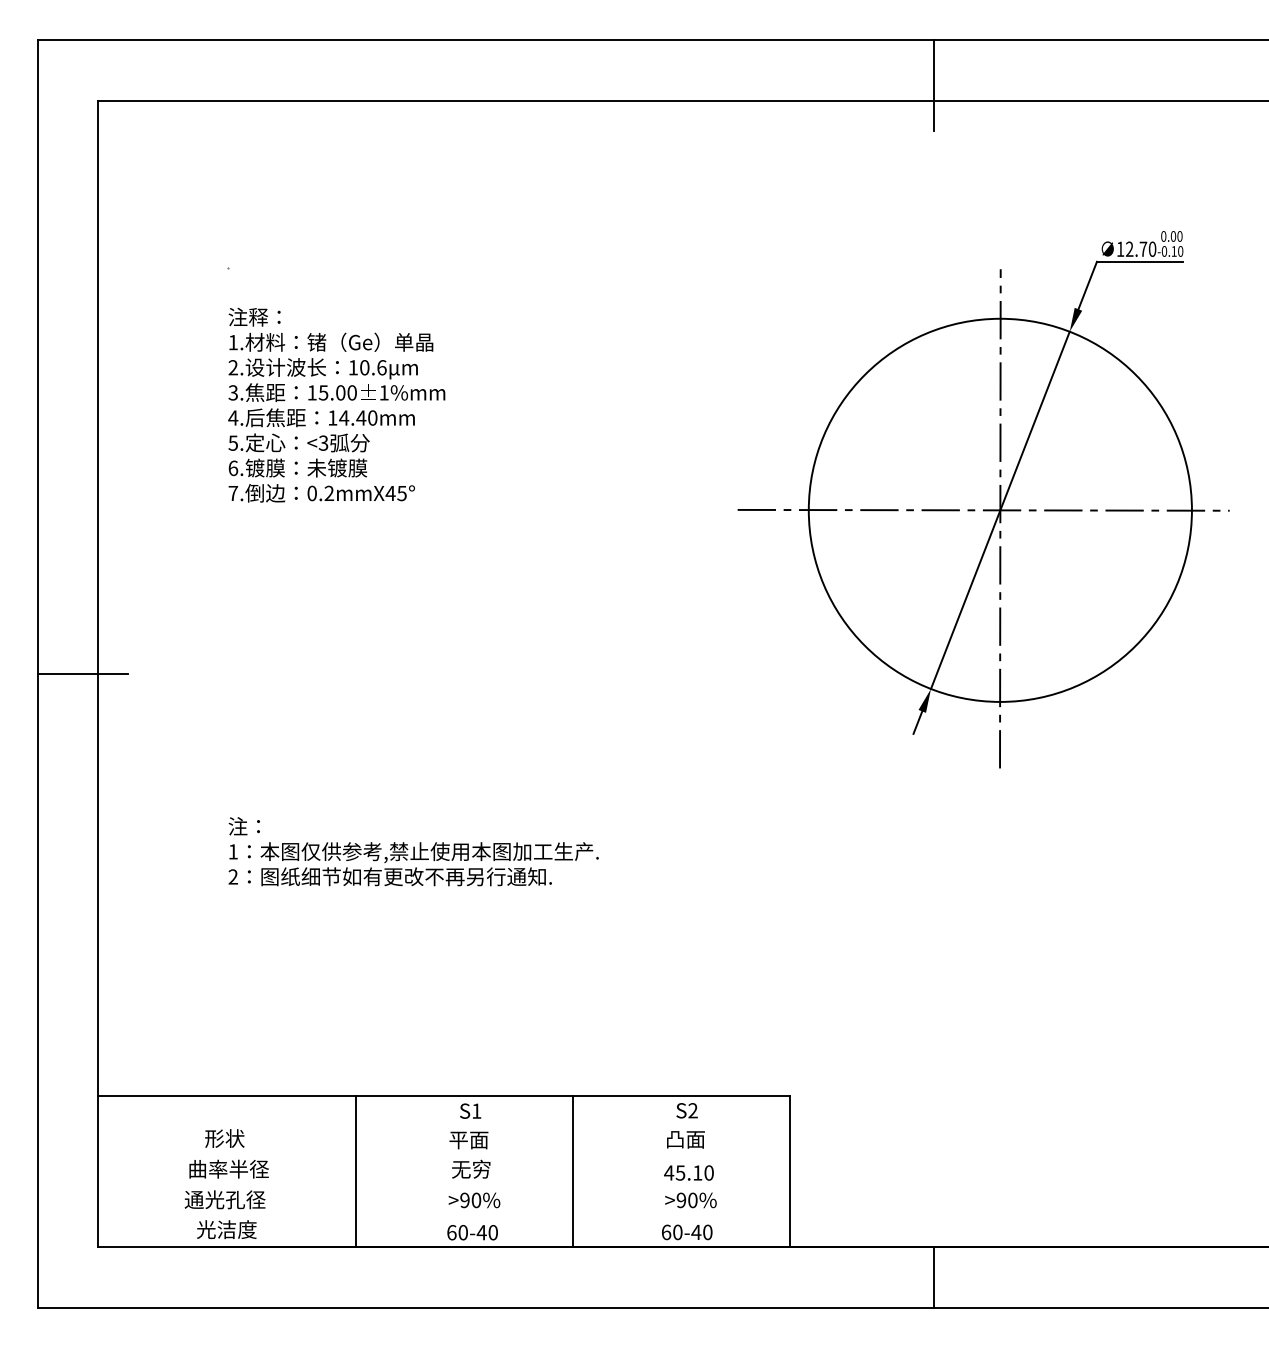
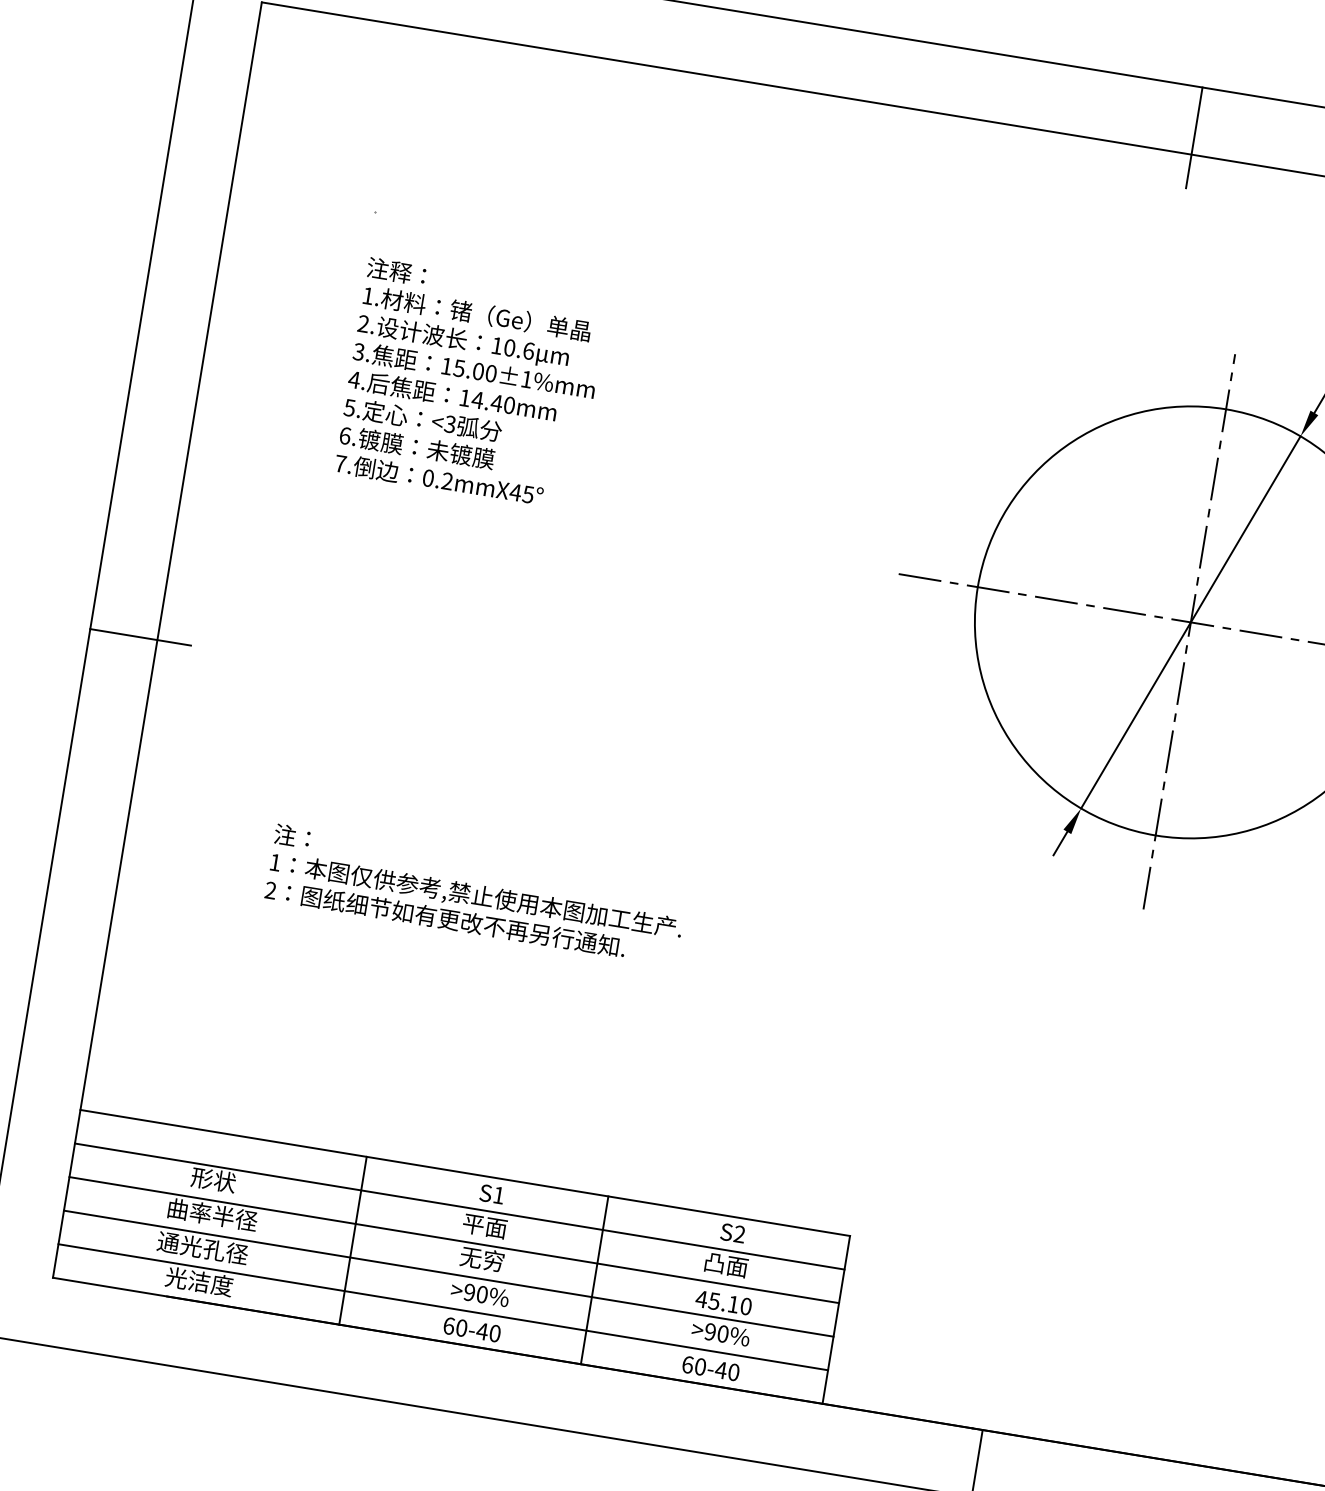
line: (443, 1126) -> (459, 1206), added
line: (443, 1156) -> (453, 1239), added
line: (443, 1186) -> (448, 1273), added
line: (443, 1217) -> (442, 1307), added

